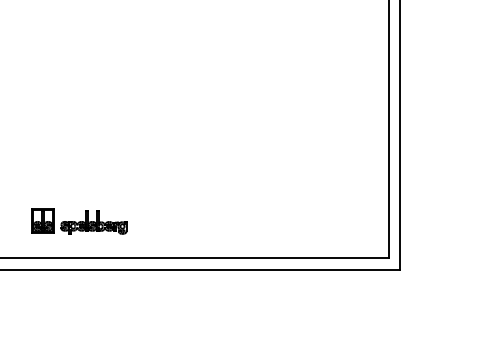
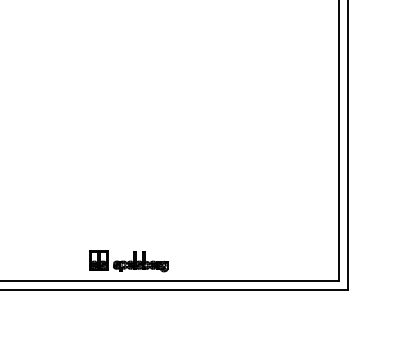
part: (79, 221) -> (128, 261), moved

